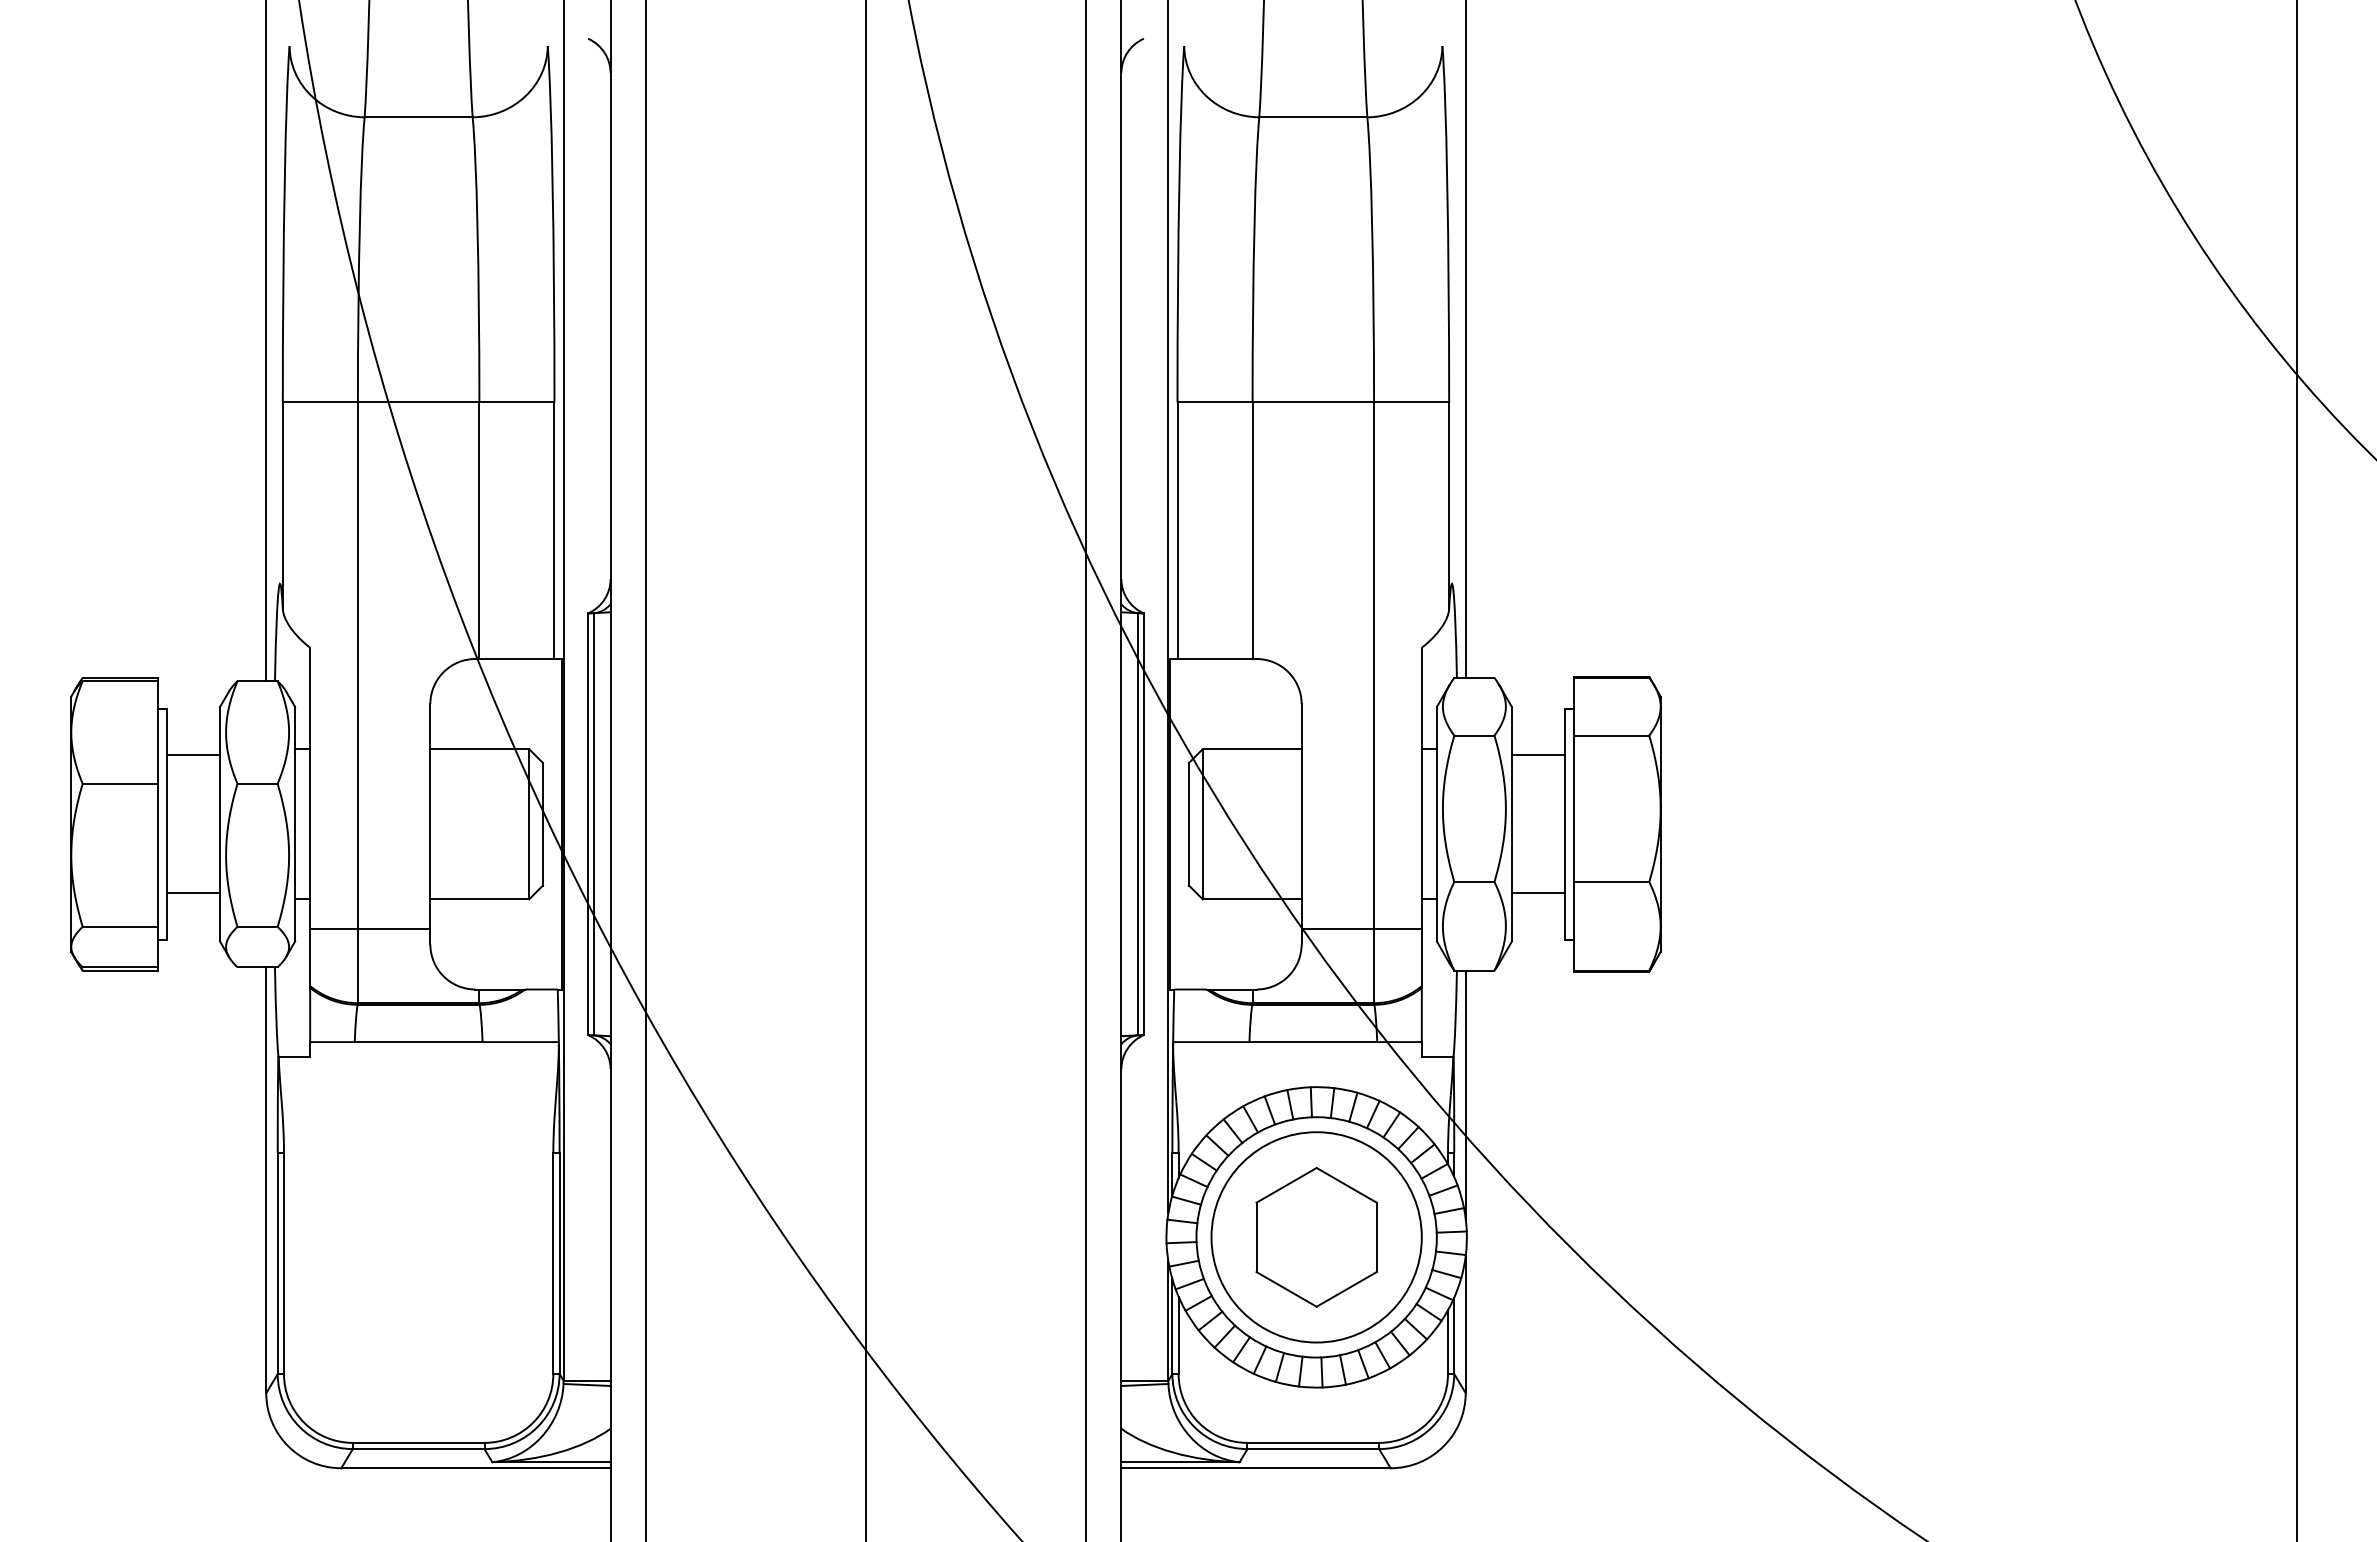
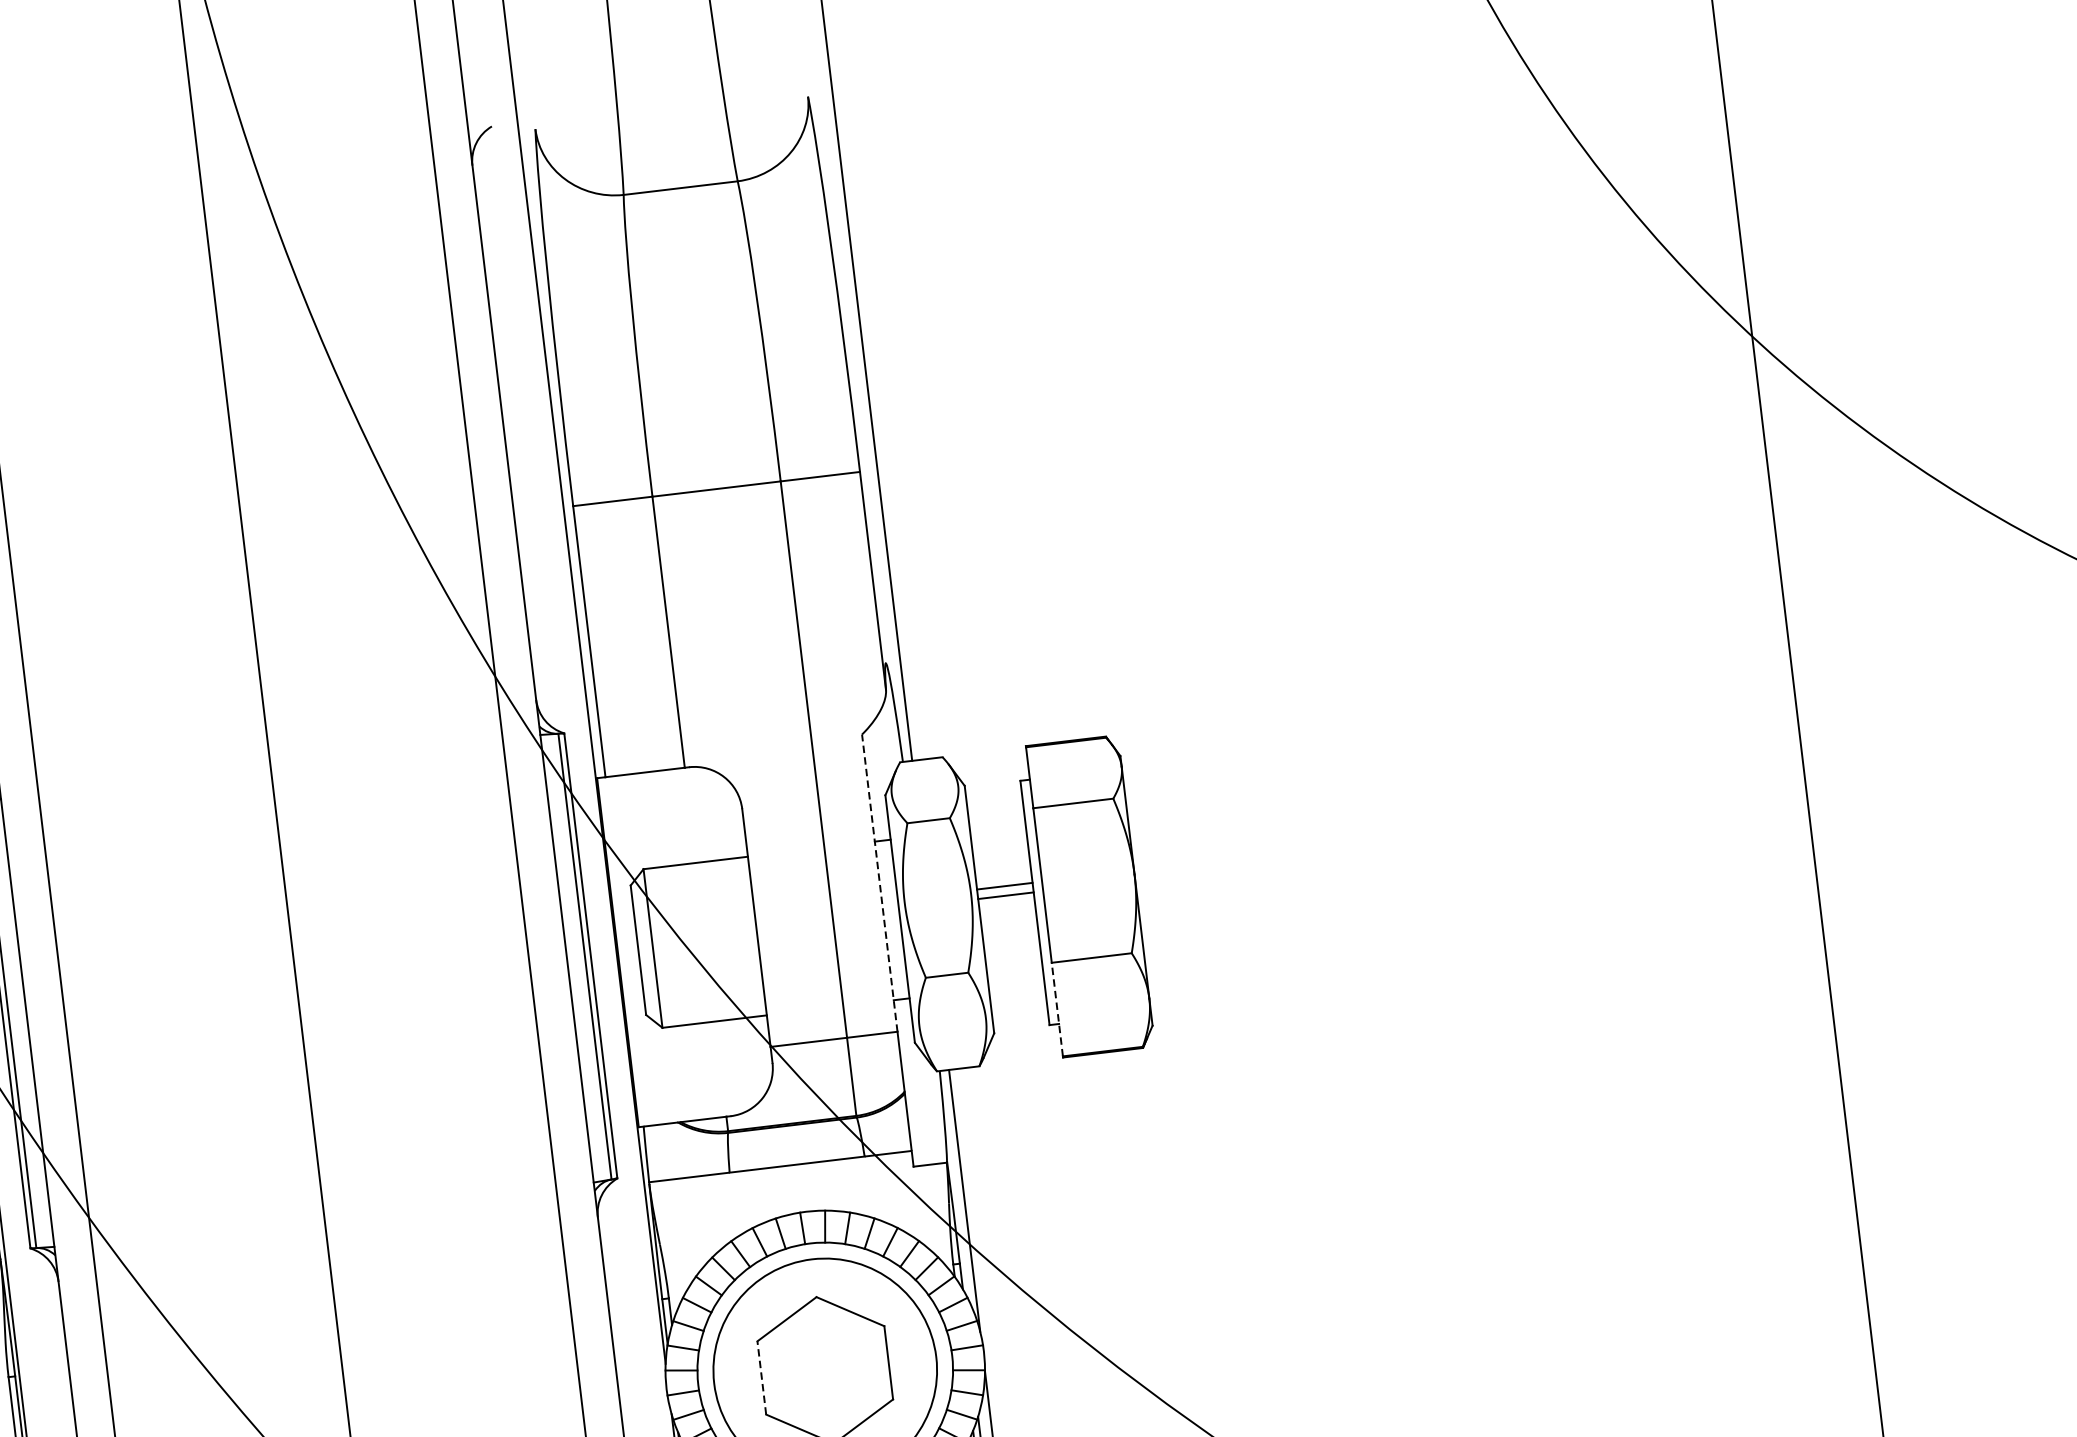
line: (1537, 755) -> (1004, 886), moved
line: (1421, 788) -> (879, 883), solid -> dashed
line: (1537, 893) -> (1005, 896), moved
line: (1573, 925) -> (1057, 1008), solid -> dashed
line: (1256, 1237) -> (761, 1378), solid -> dashed

